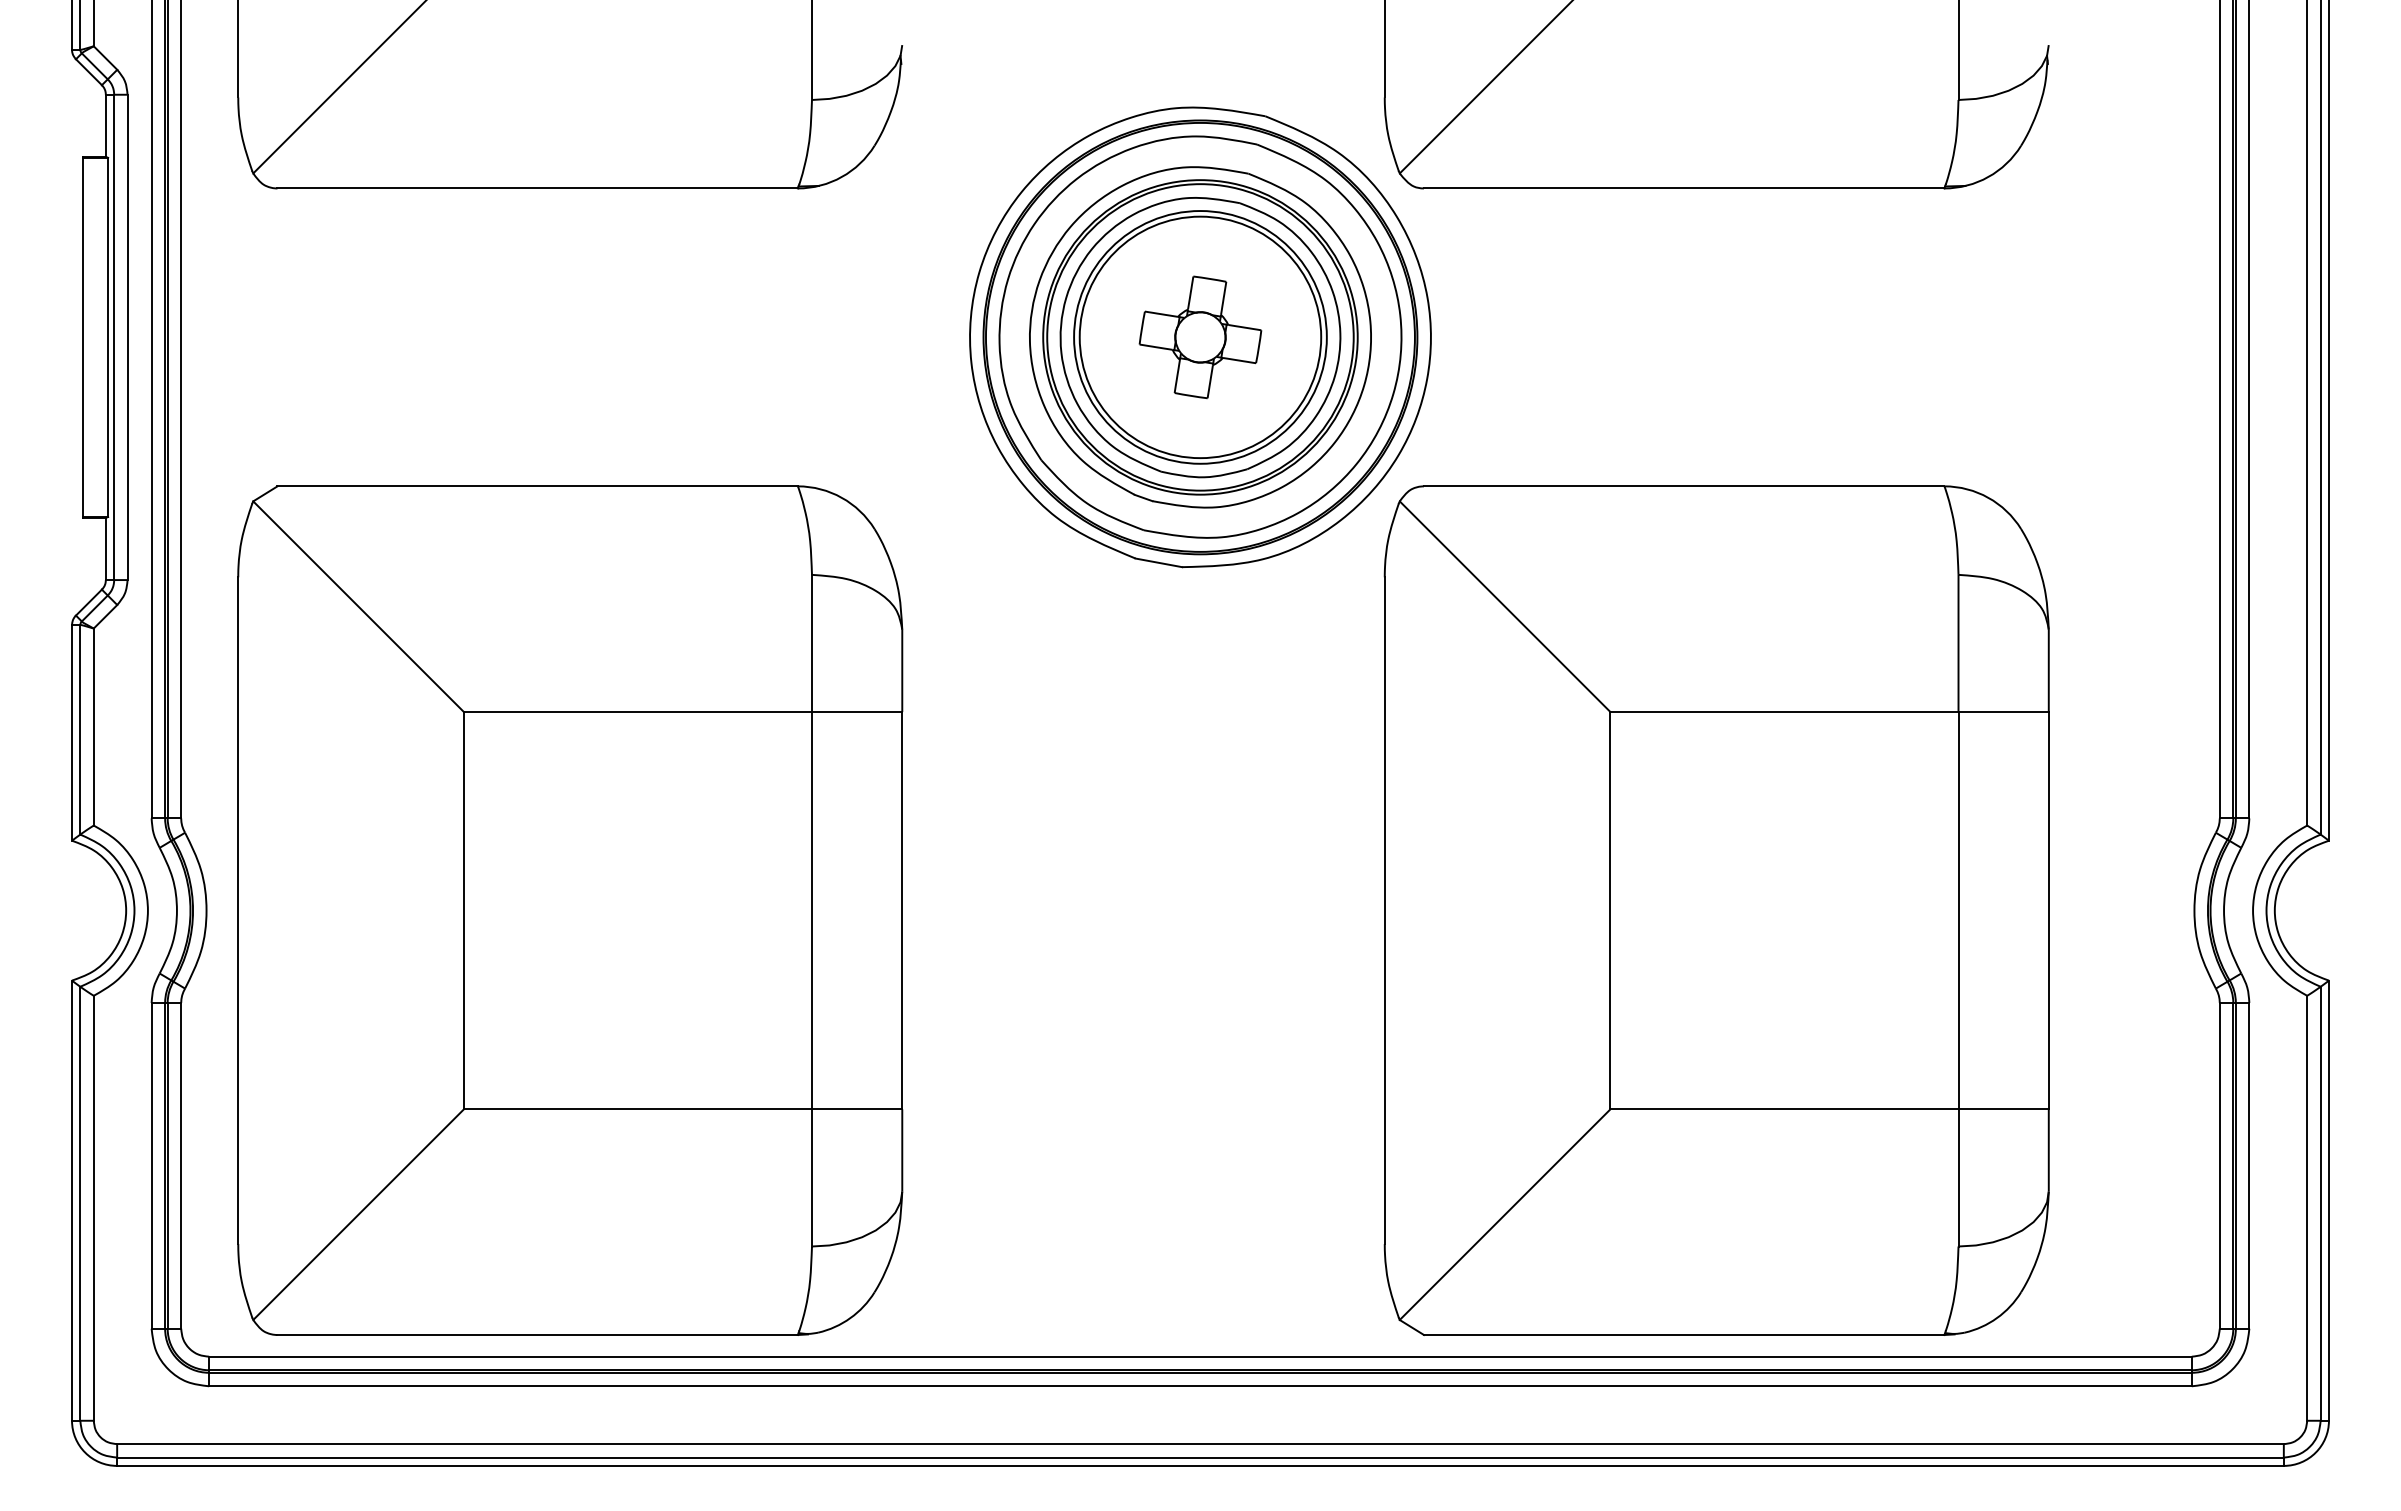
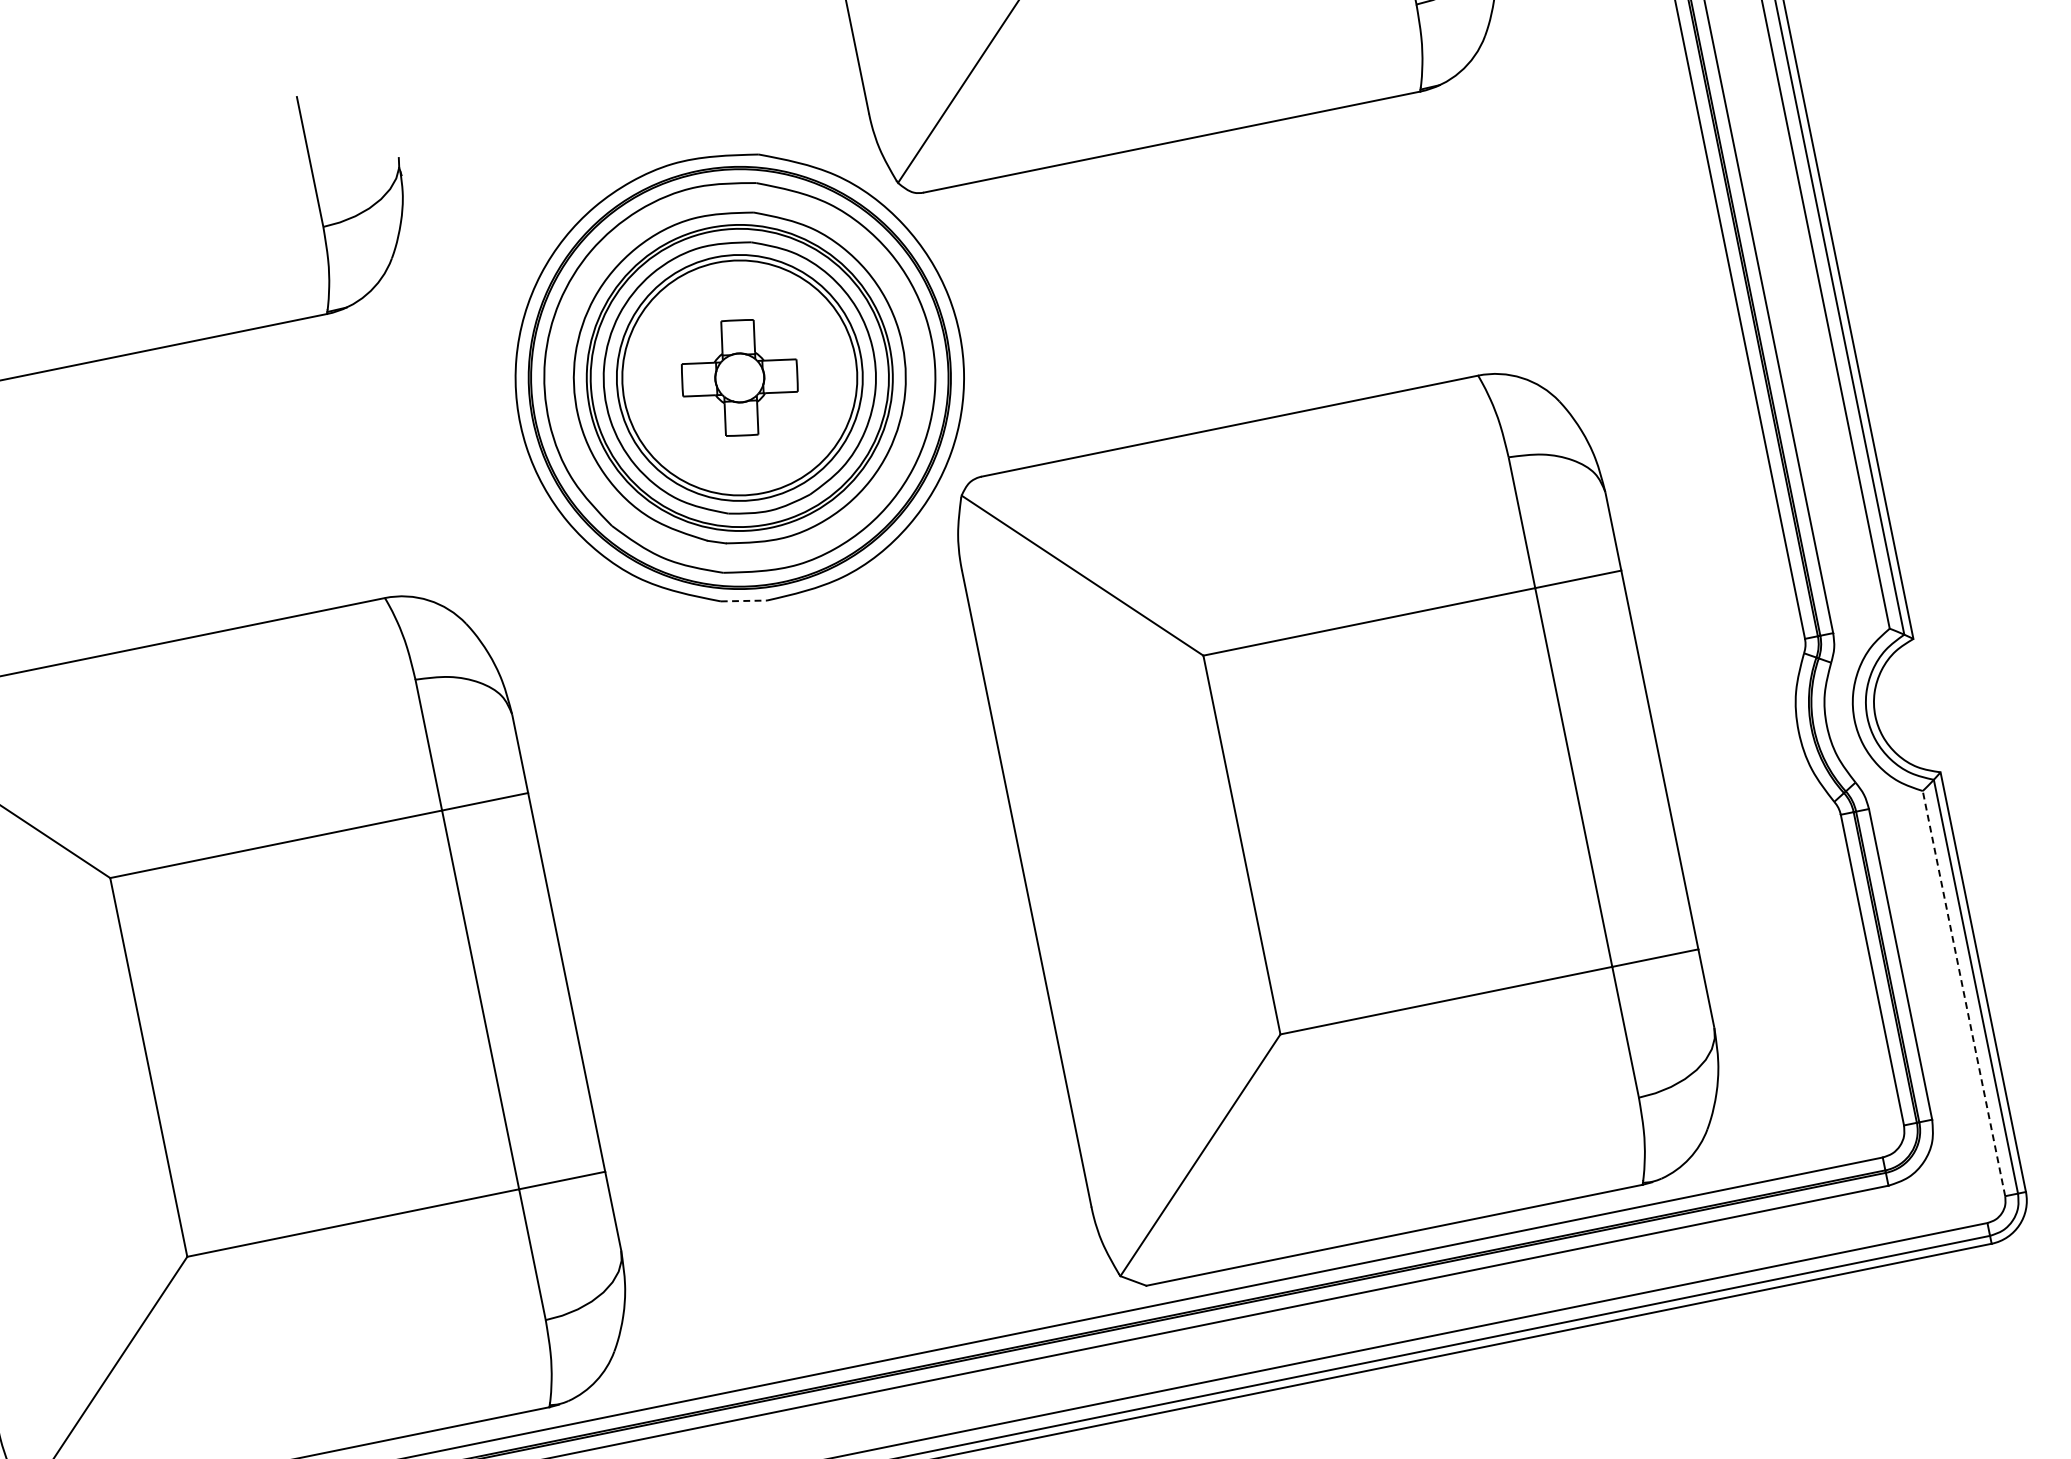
line: (1158, 562) -> (743, 600), solid -> dashed
line: (2307, 1207) -> (1964, 992), solid -> dashed

